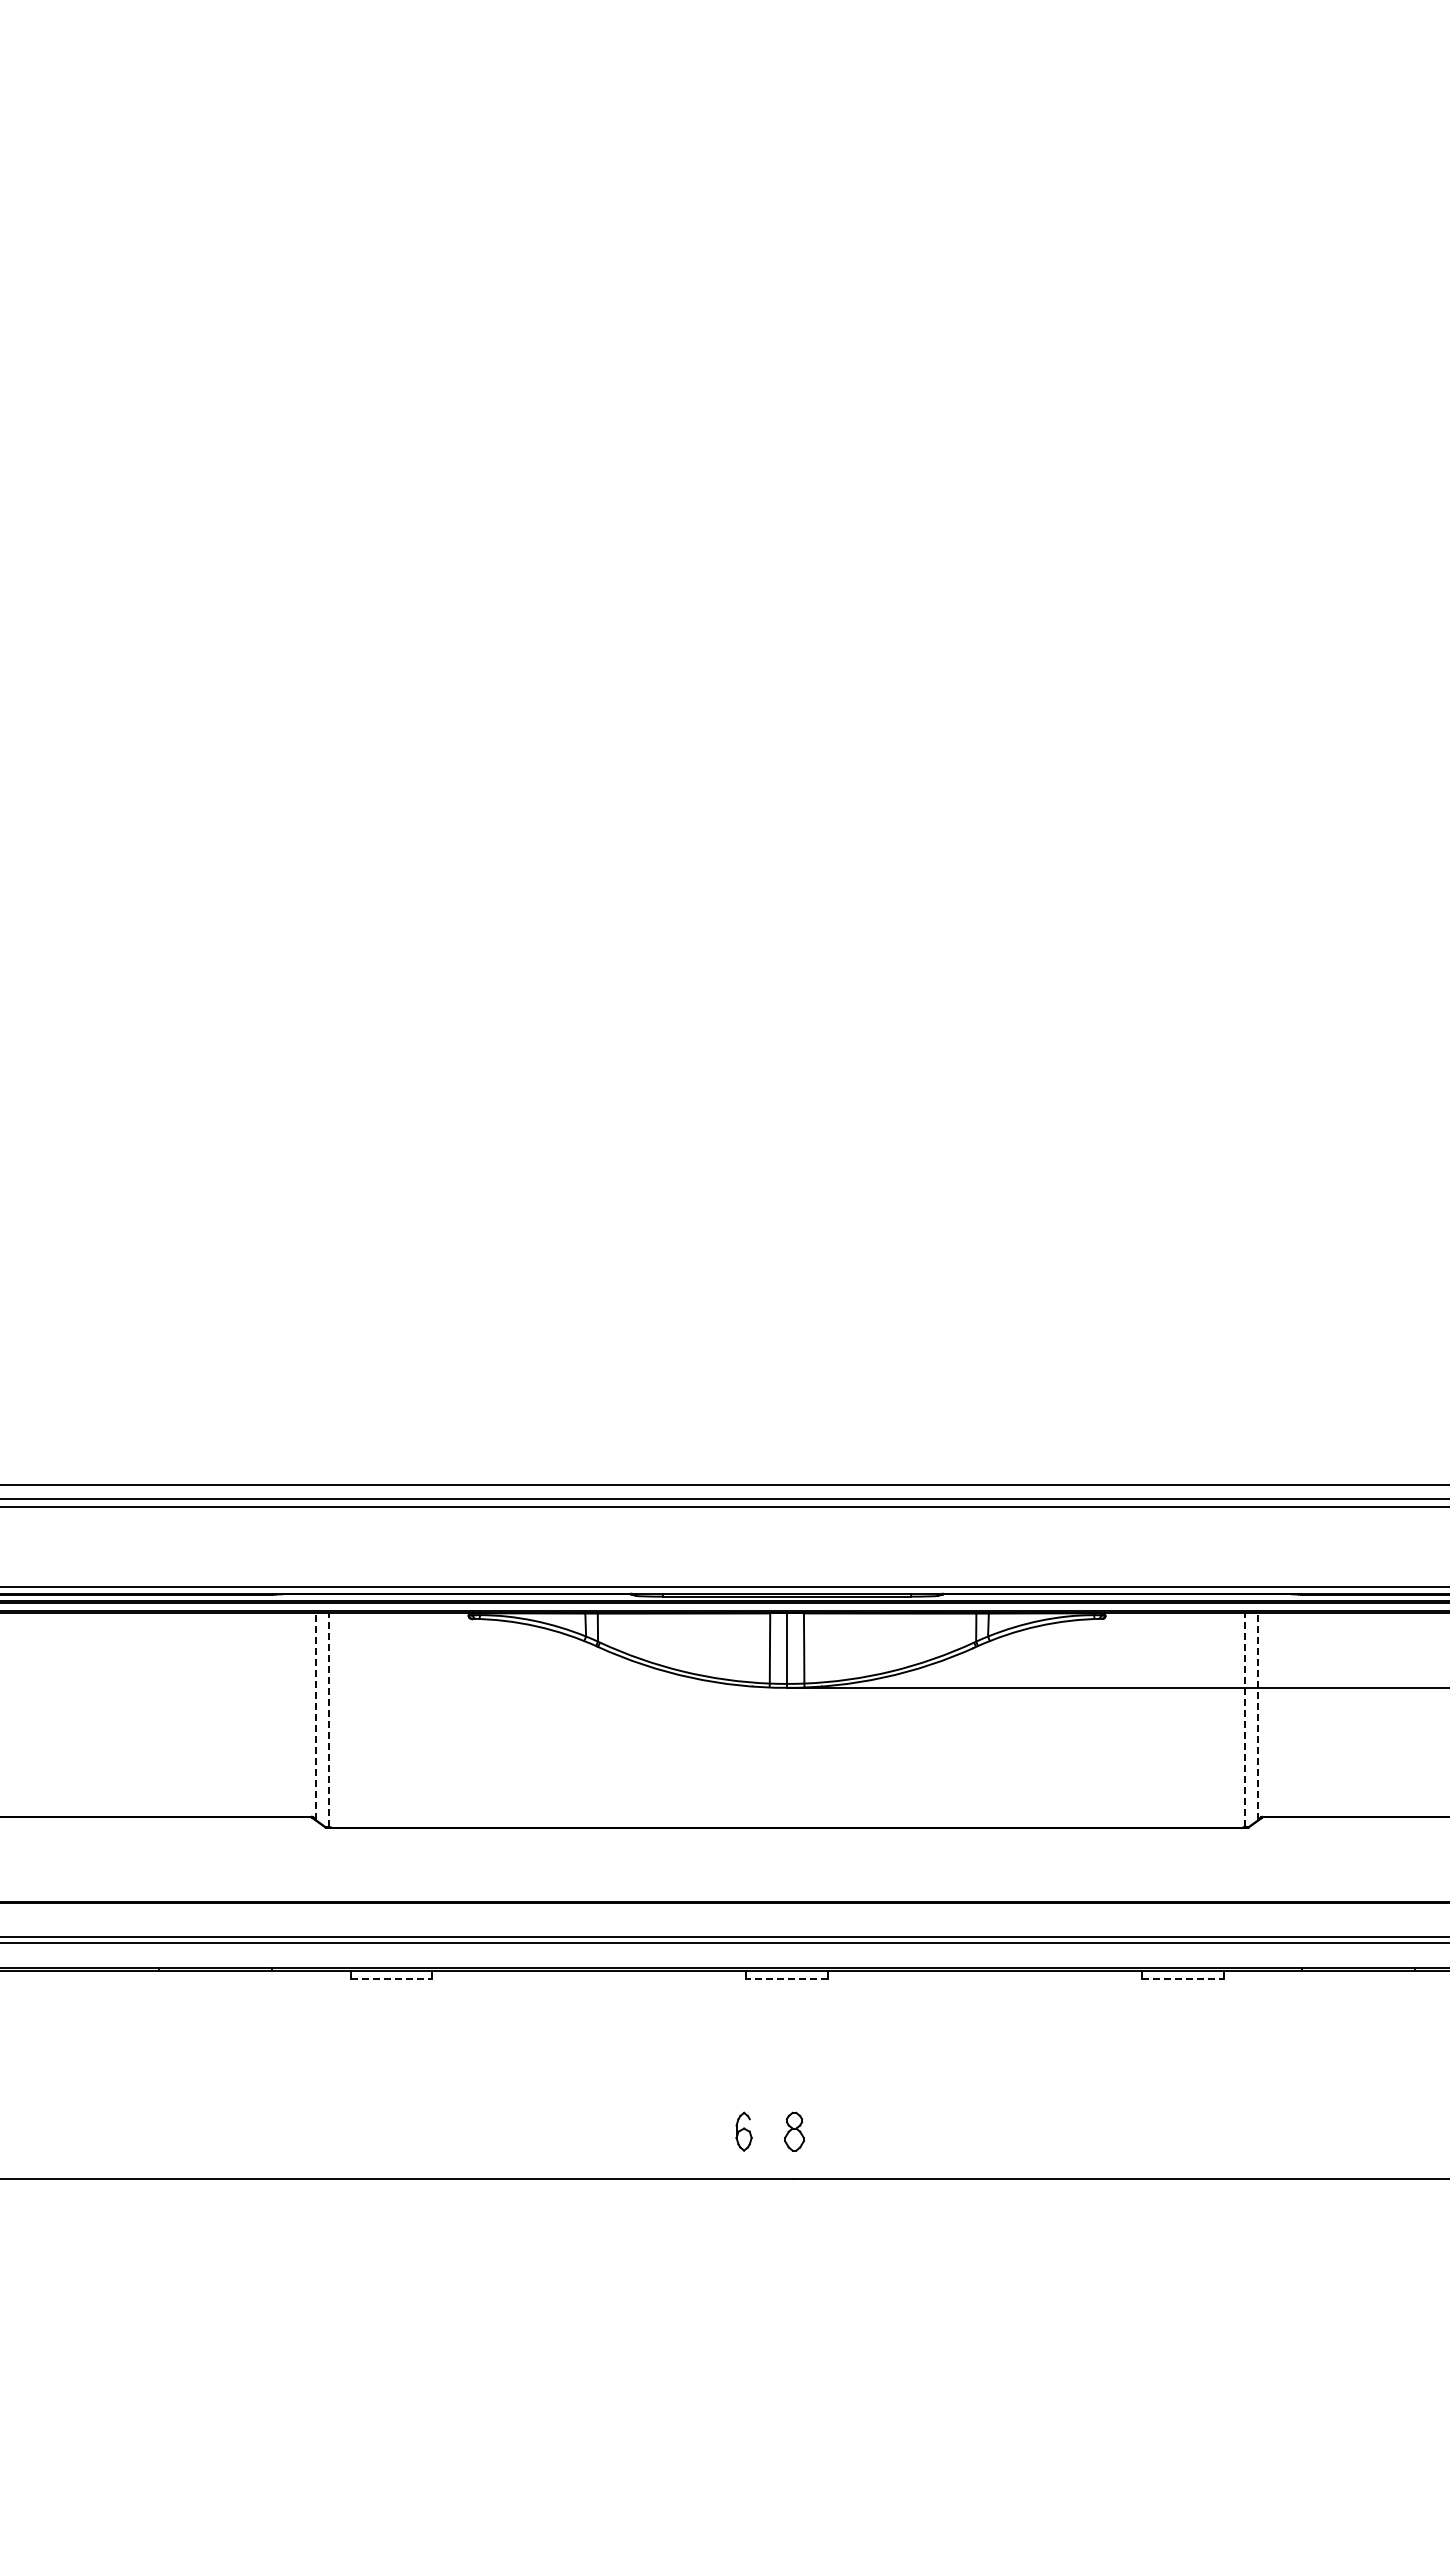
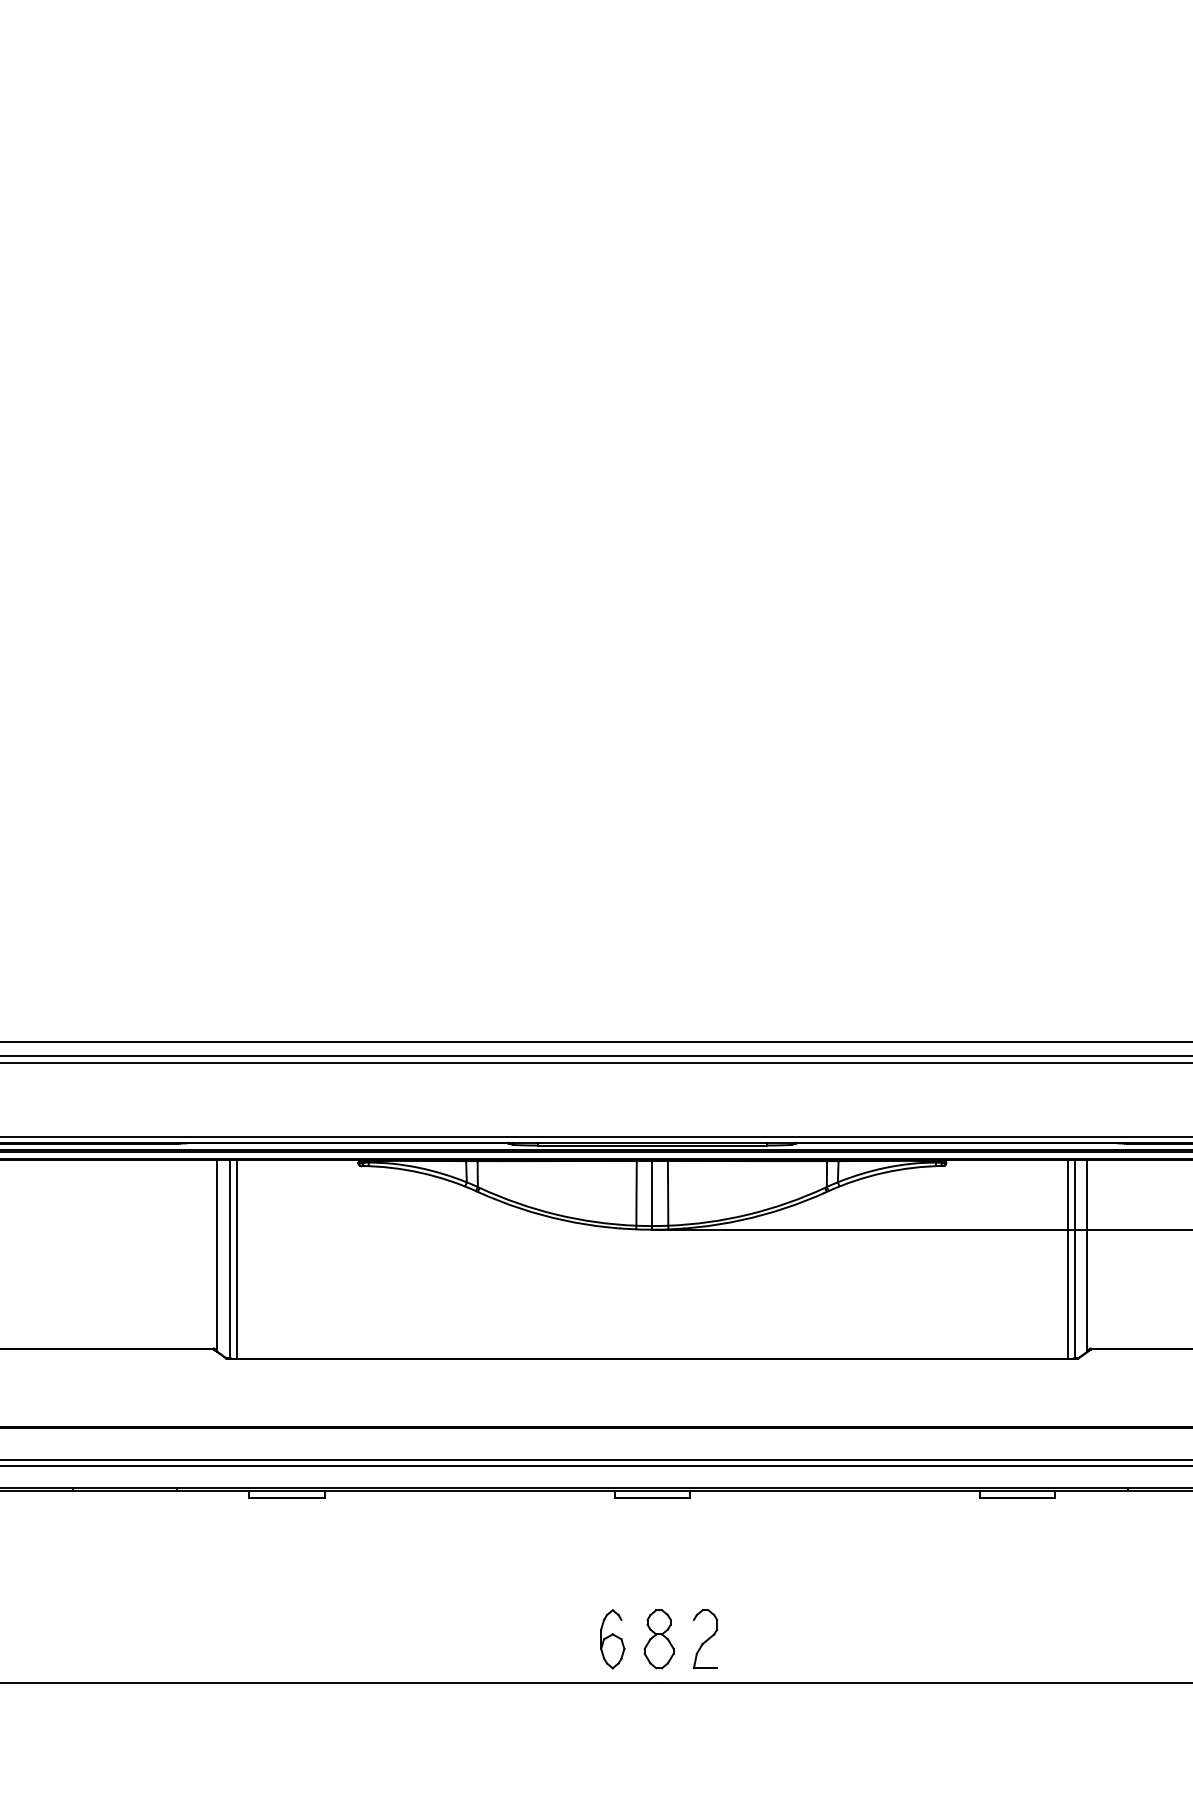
line: (315, 1716) -> (217, 1256), dashed -> solid
line: (1258, 1716) -> (1087, 1256), dashed -> solid
line: (329, 1719) -> (229, 1258), dashed -> solid
line: (336, 1719) -> (236, 1258), added
line: (1237, 1719) -> (1068, 1258), added
line: (1245, 1719) -> (1075, 1258), dashed -> solid
line: (391, 1978) -> (287, 1497), dashed -> solid
line: (787, 1978) -> (652, 1497), dashed -> solid
line: (1182, 1978) -> (1017, 1497), dashed -> solid
part: (743, 2131) -> (612, 1639), size x1.67
part: (794, 2131) -> (659, 1639), size x1.67
part: (844, 2131) -> (705, 1639), added

